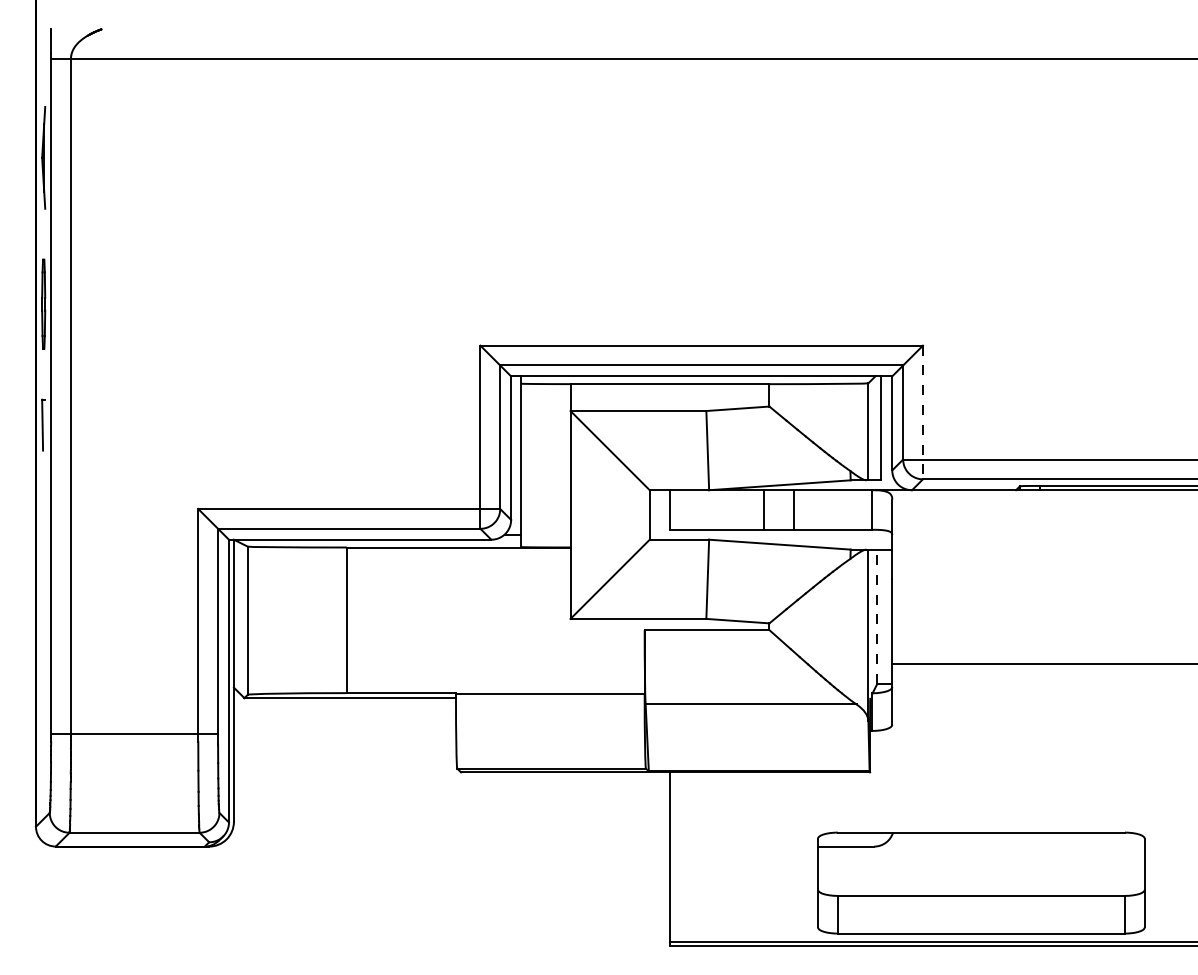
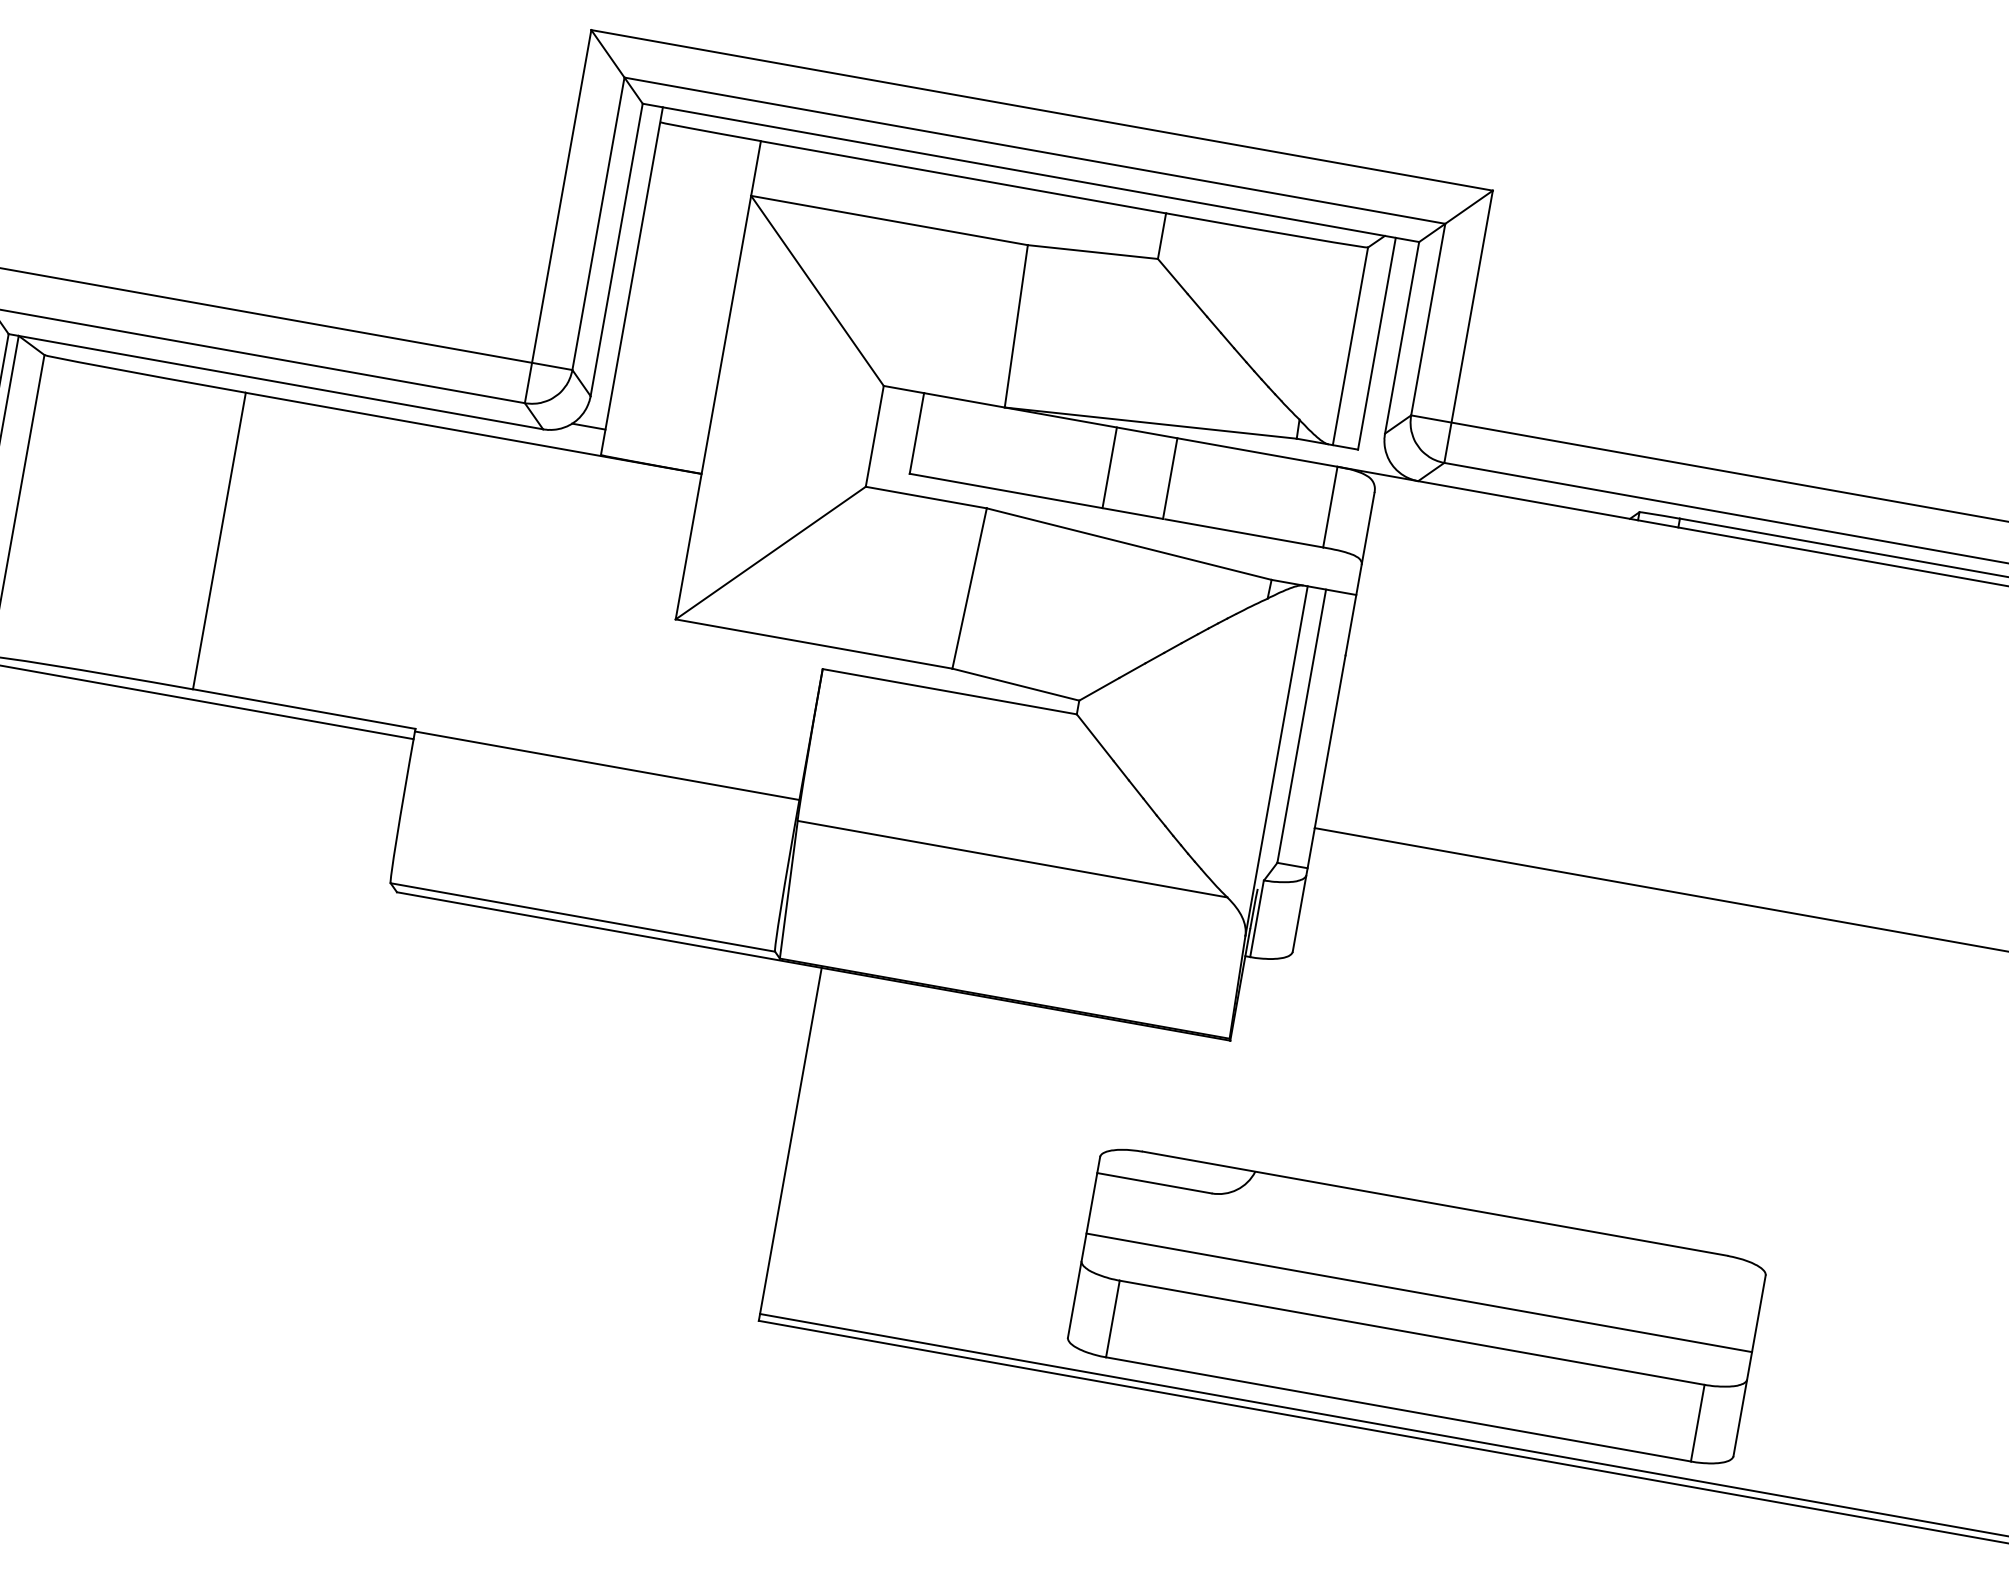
line: (922, 412) -> (1467, 326), dashed -> solid
line: (877, 616) -> (1301, 725), dashed -> solid
line: (981, 876) -> (1419, 1293), added

